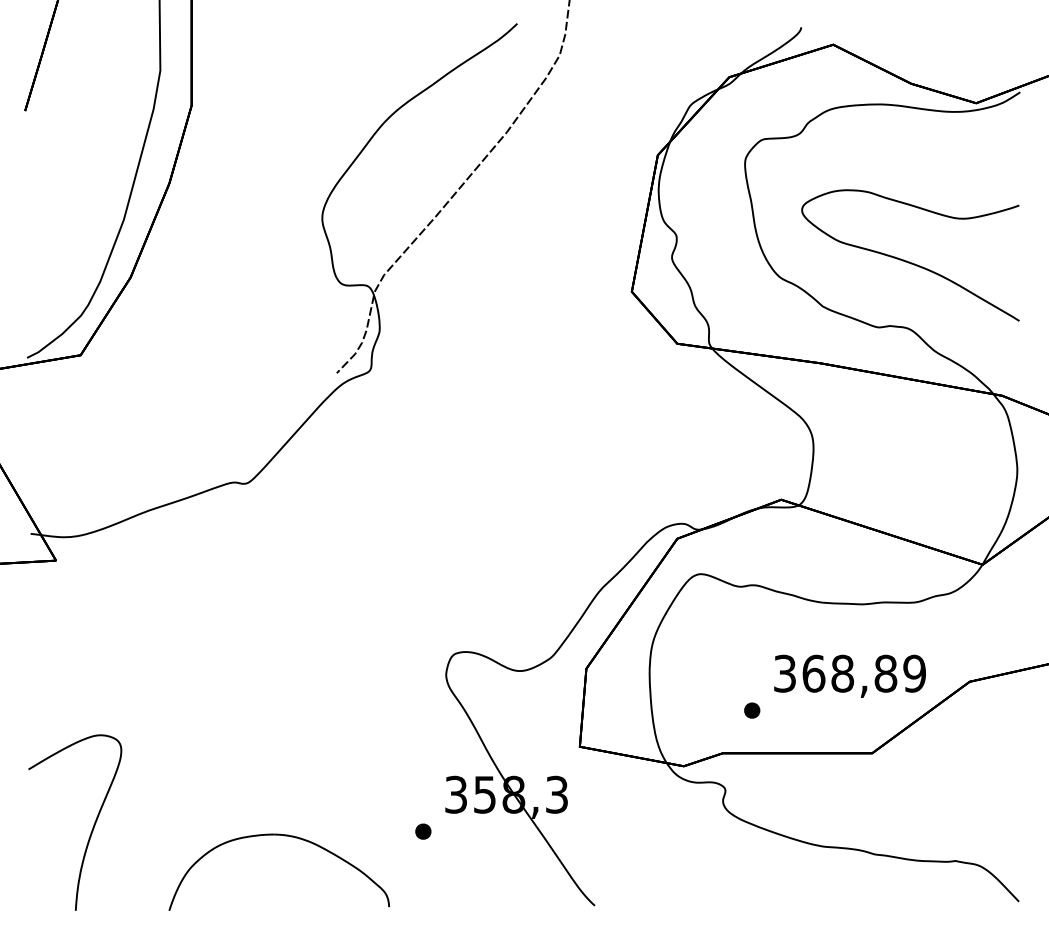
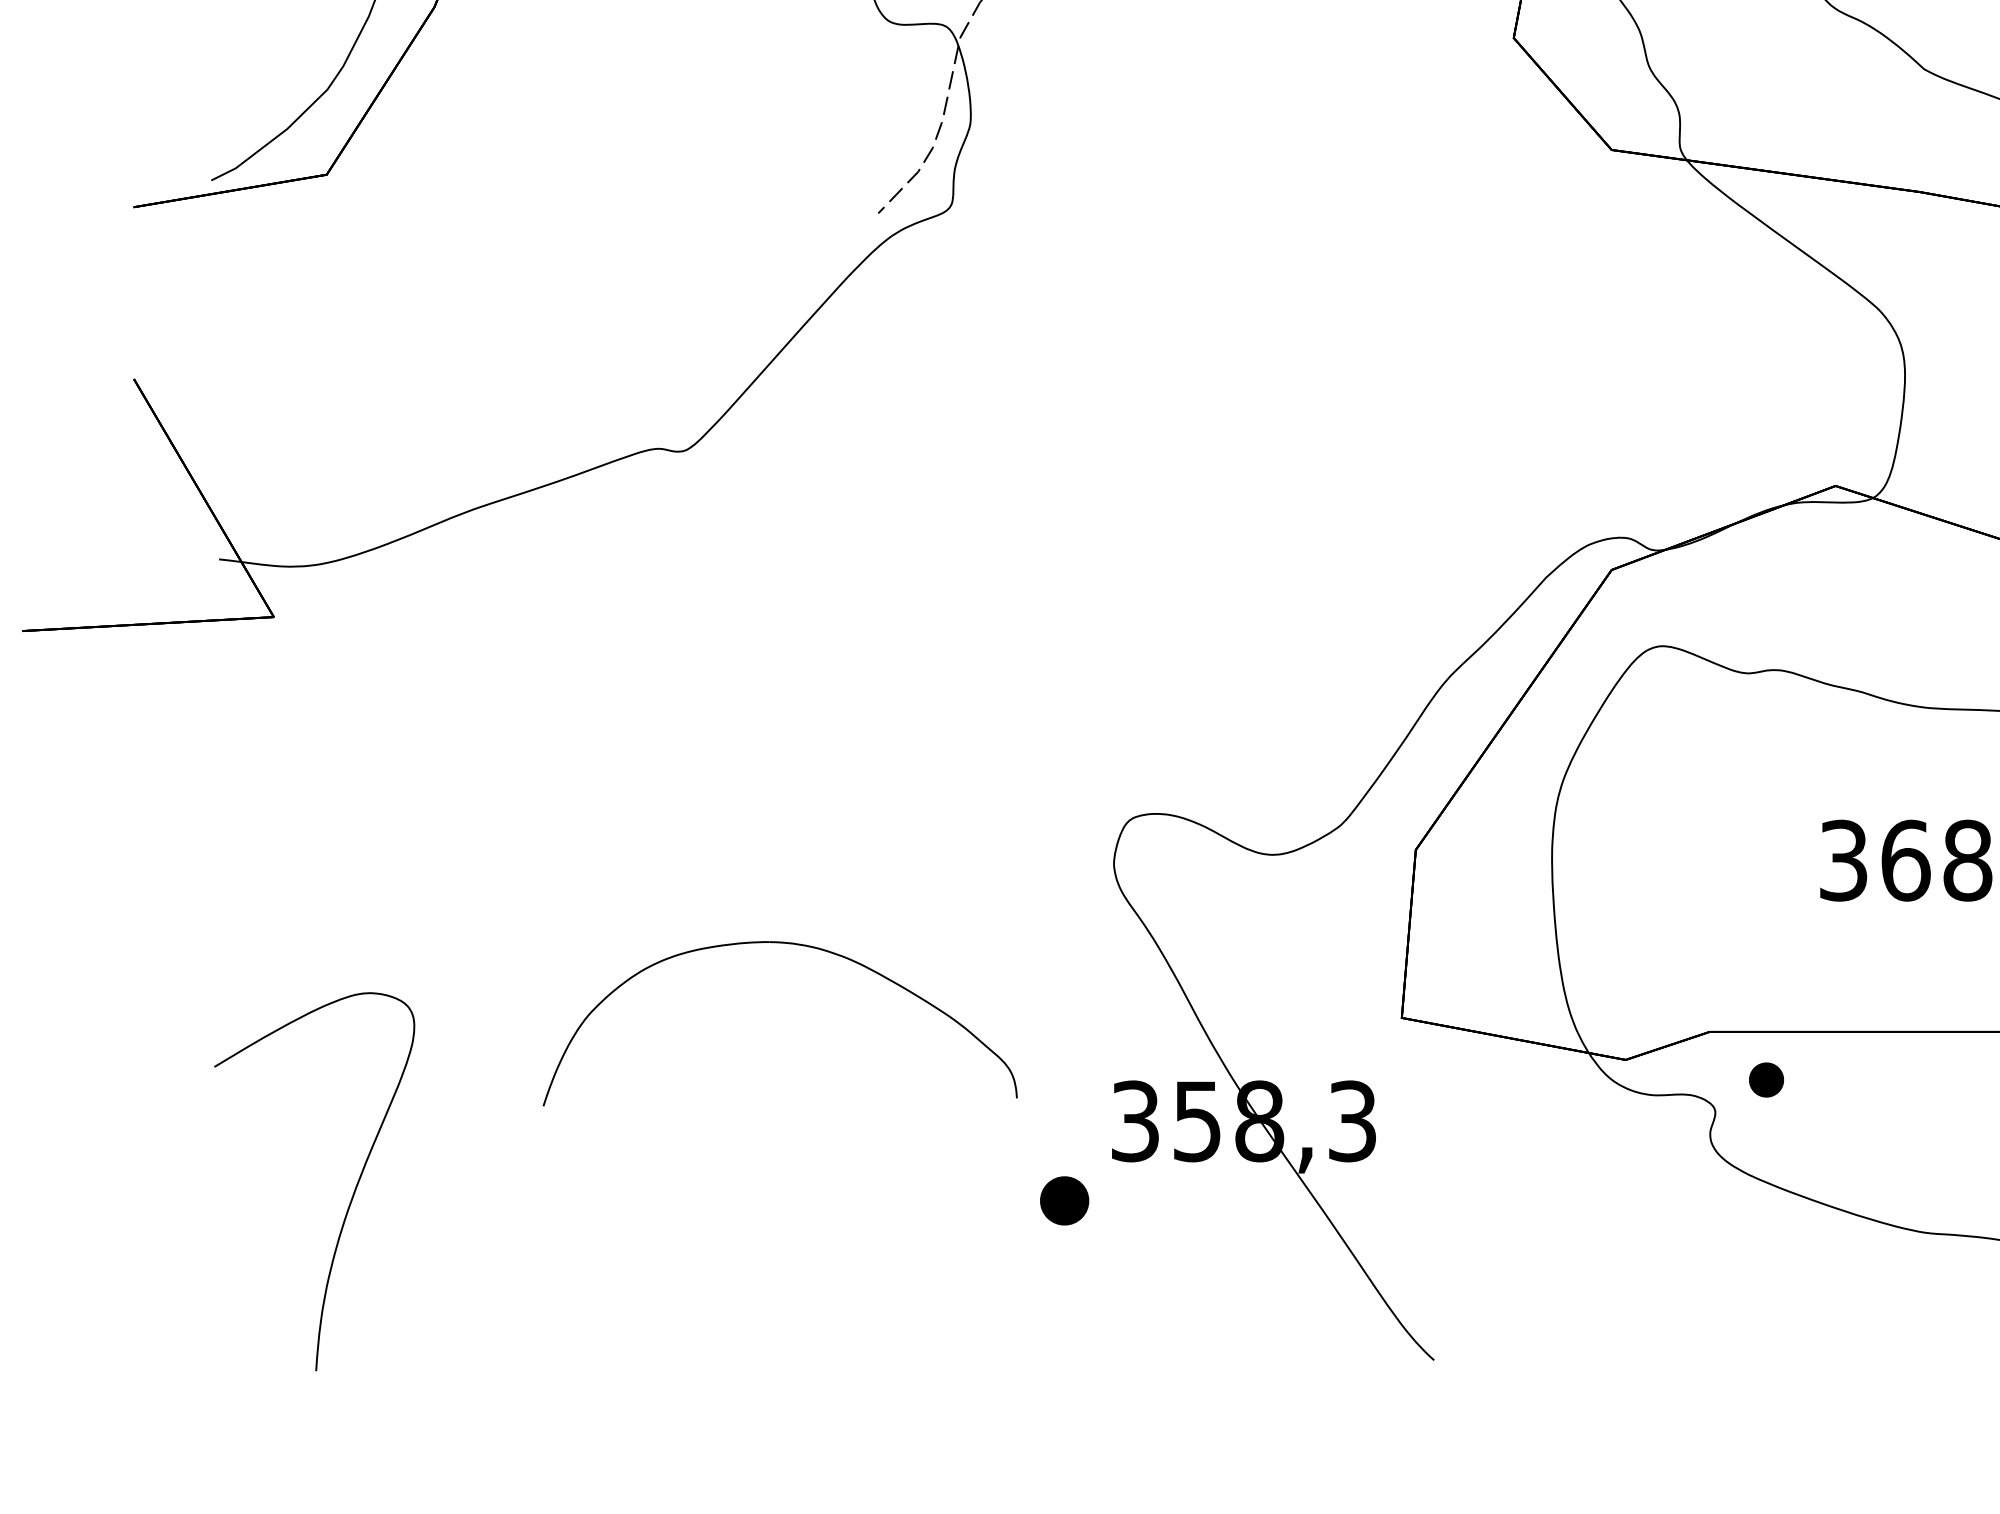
part: (752, 710) -> (1767, 1079), moved
part: (423, 831) -> (1065, 1200), size x1.4
part: (284, 836) -> (791, 946), moved

